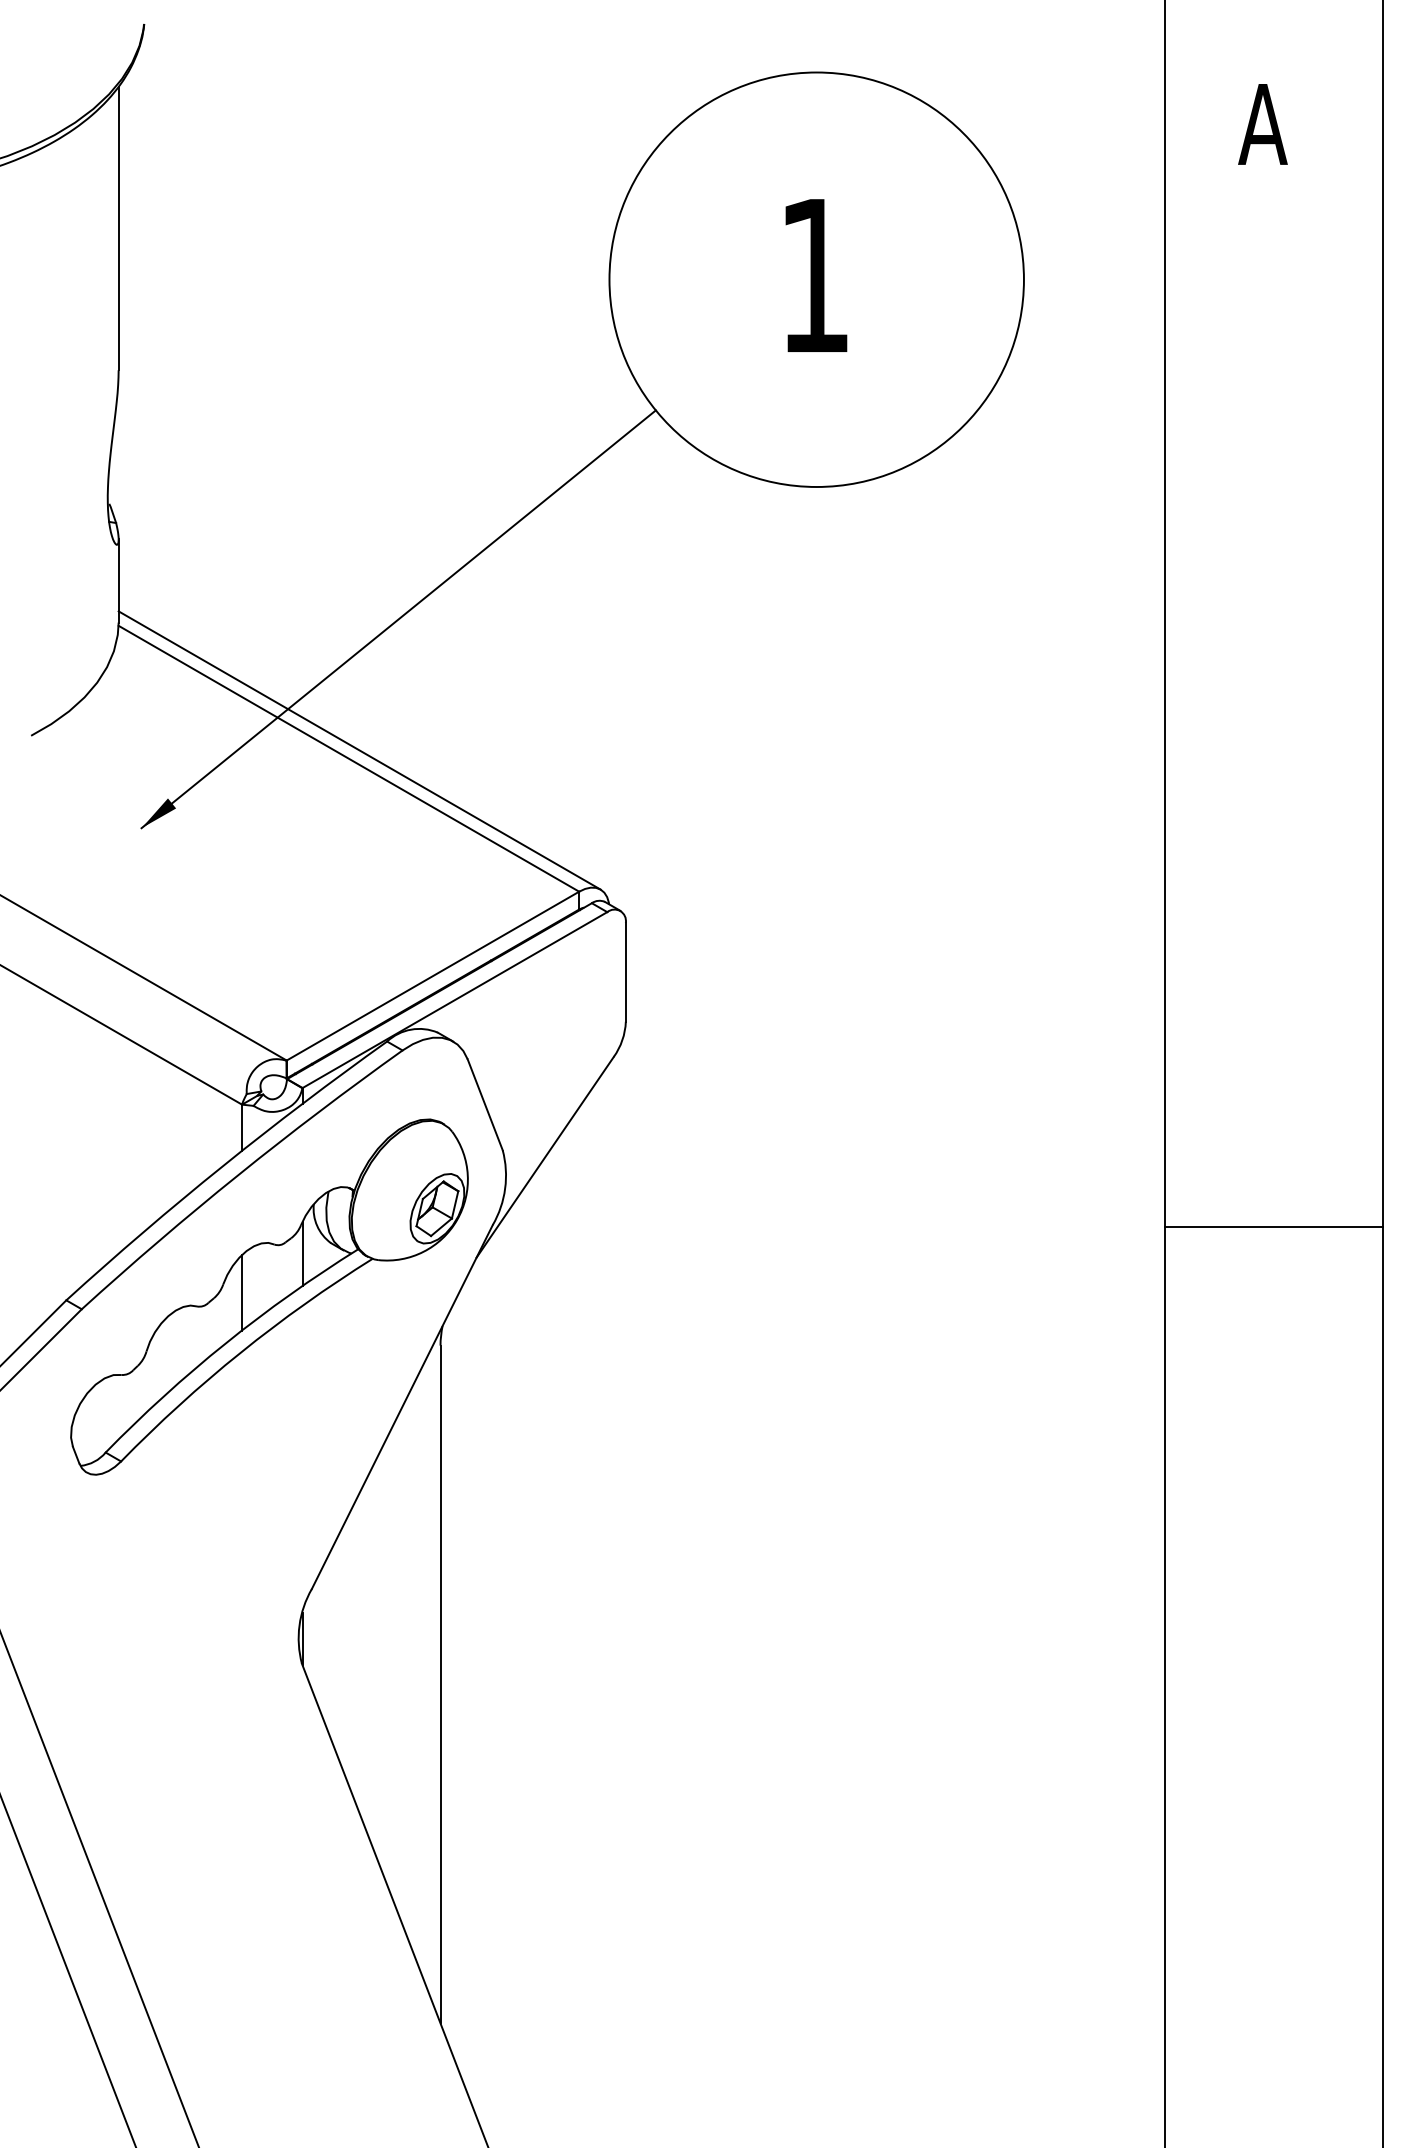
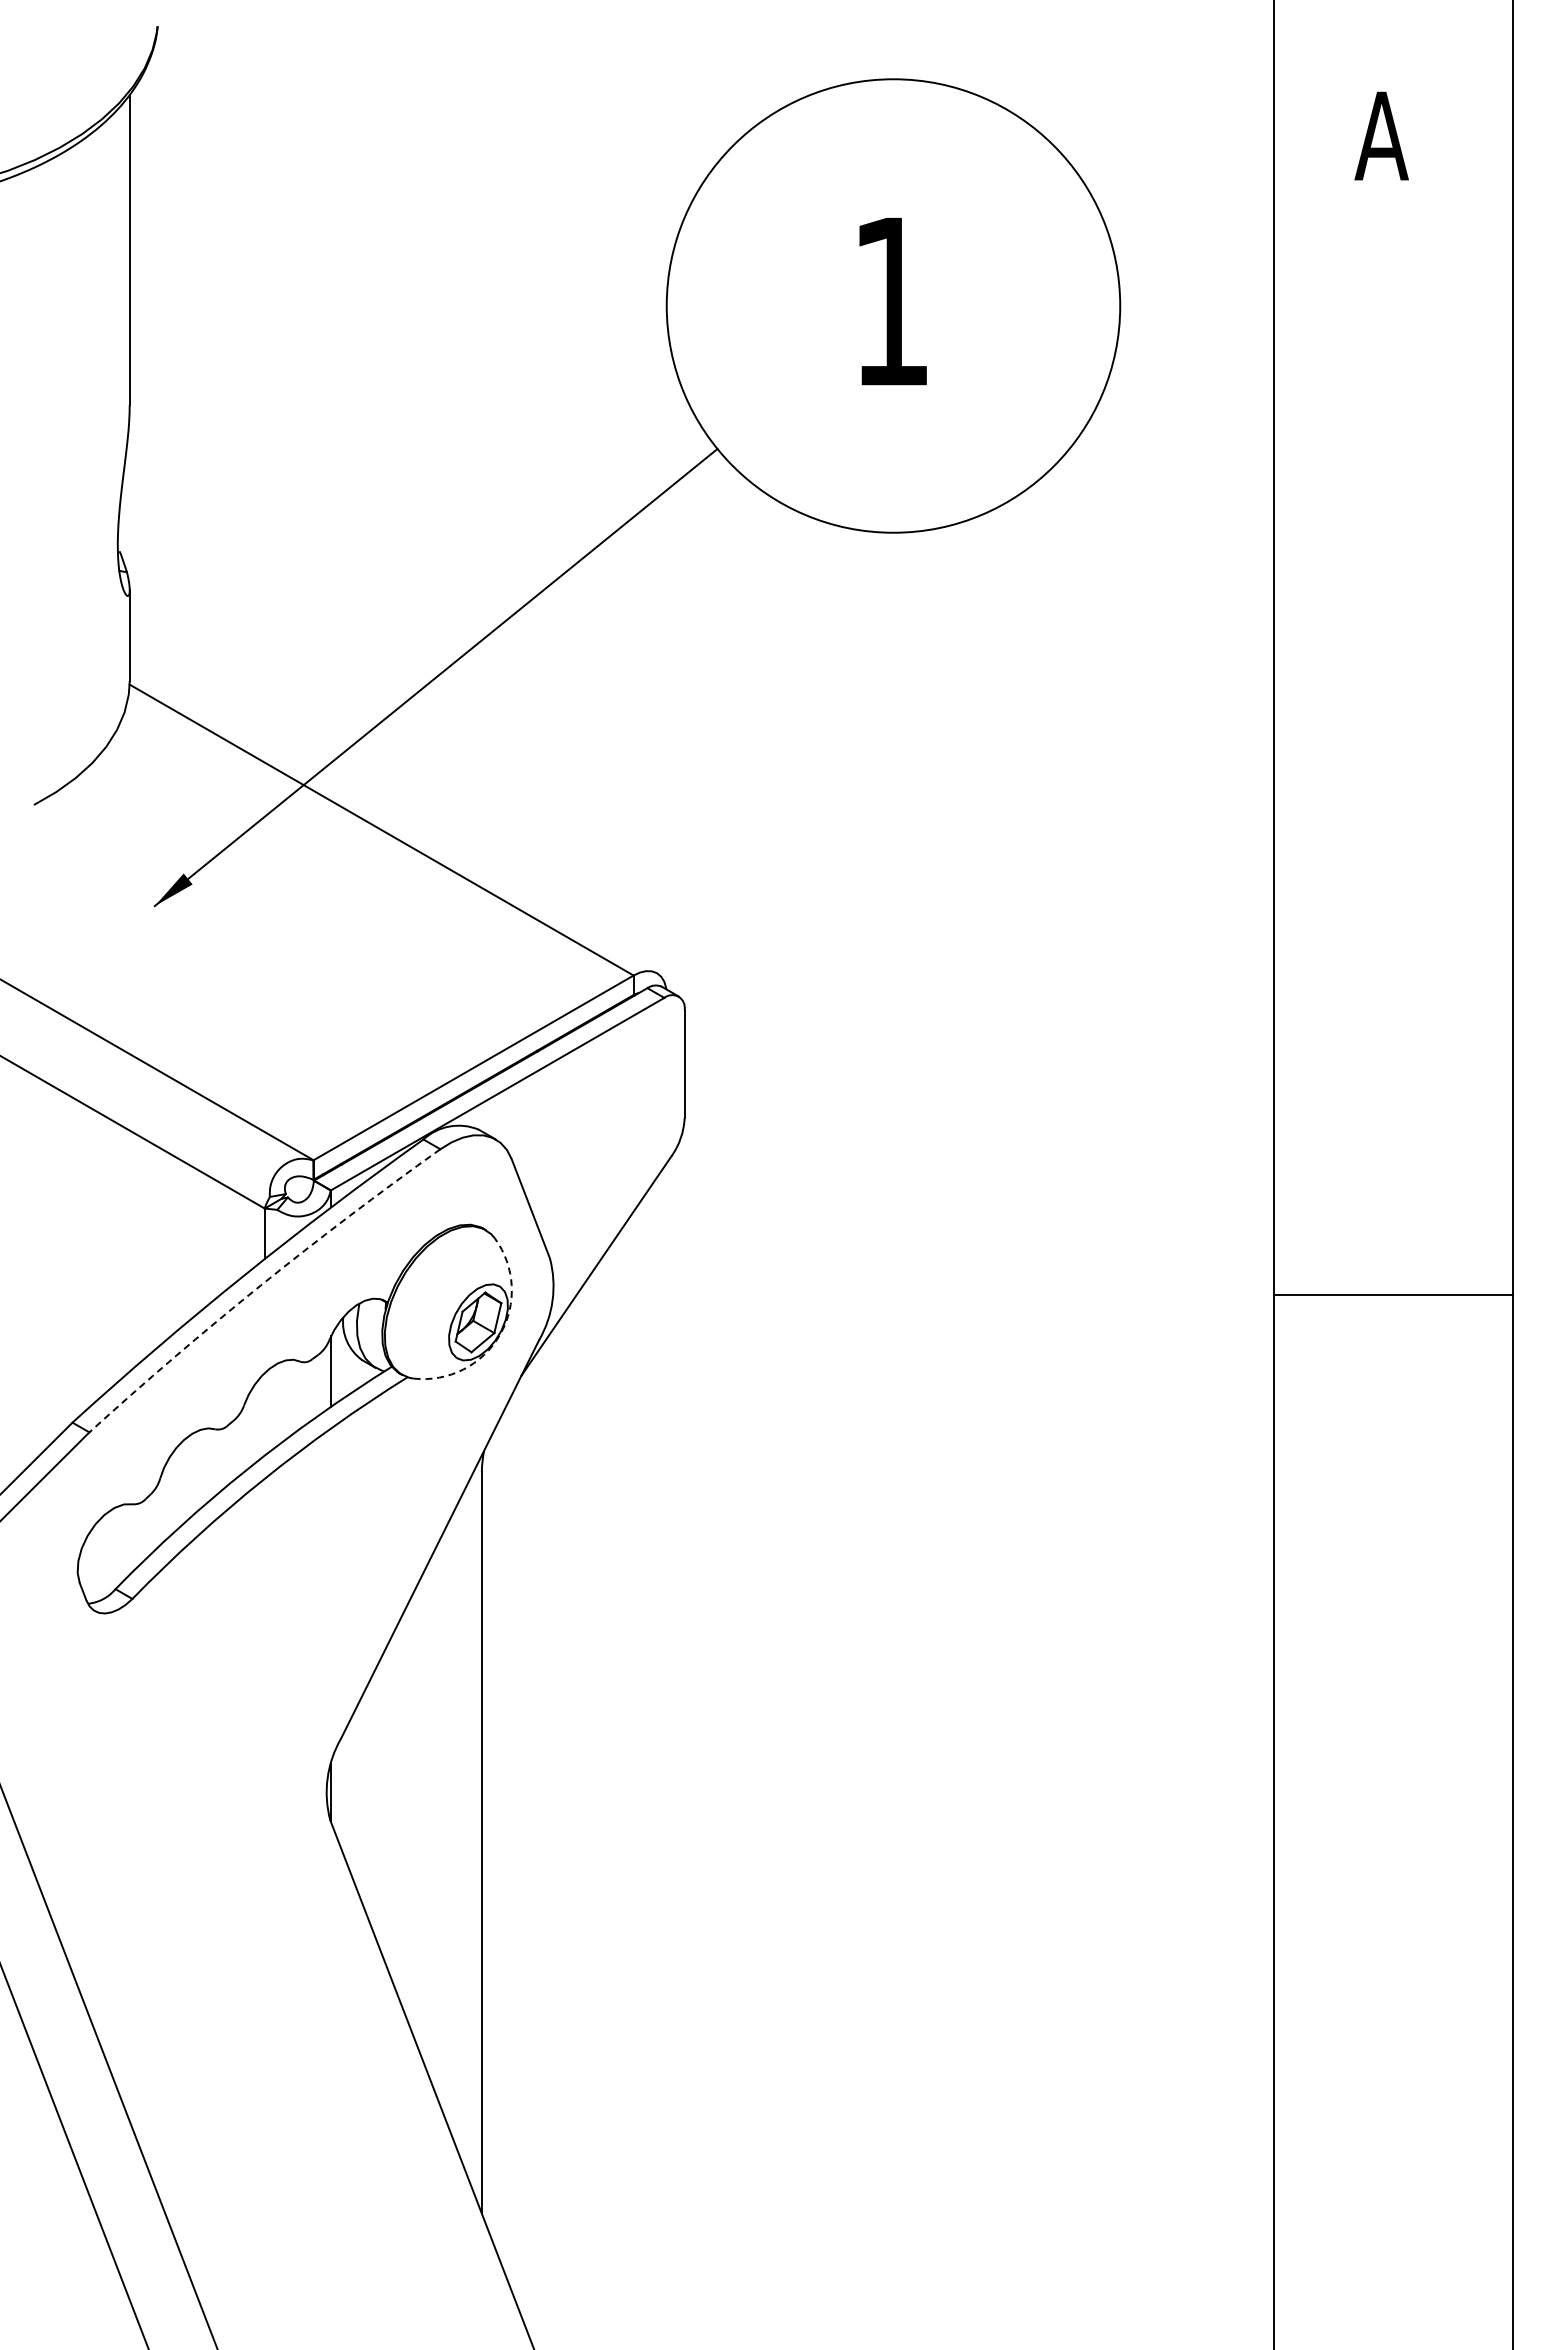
line: (359, 749) -> (393, 820), removed
arc: (238, 1174) -> (260, 1285), solid -> dashed
arc: (456, 1219) -> (499, 1334), solid -> dashed
line: (1273, 1227) -> (1393, 1294), moved
line: (241, 1291) -> (264, 1413), removed

